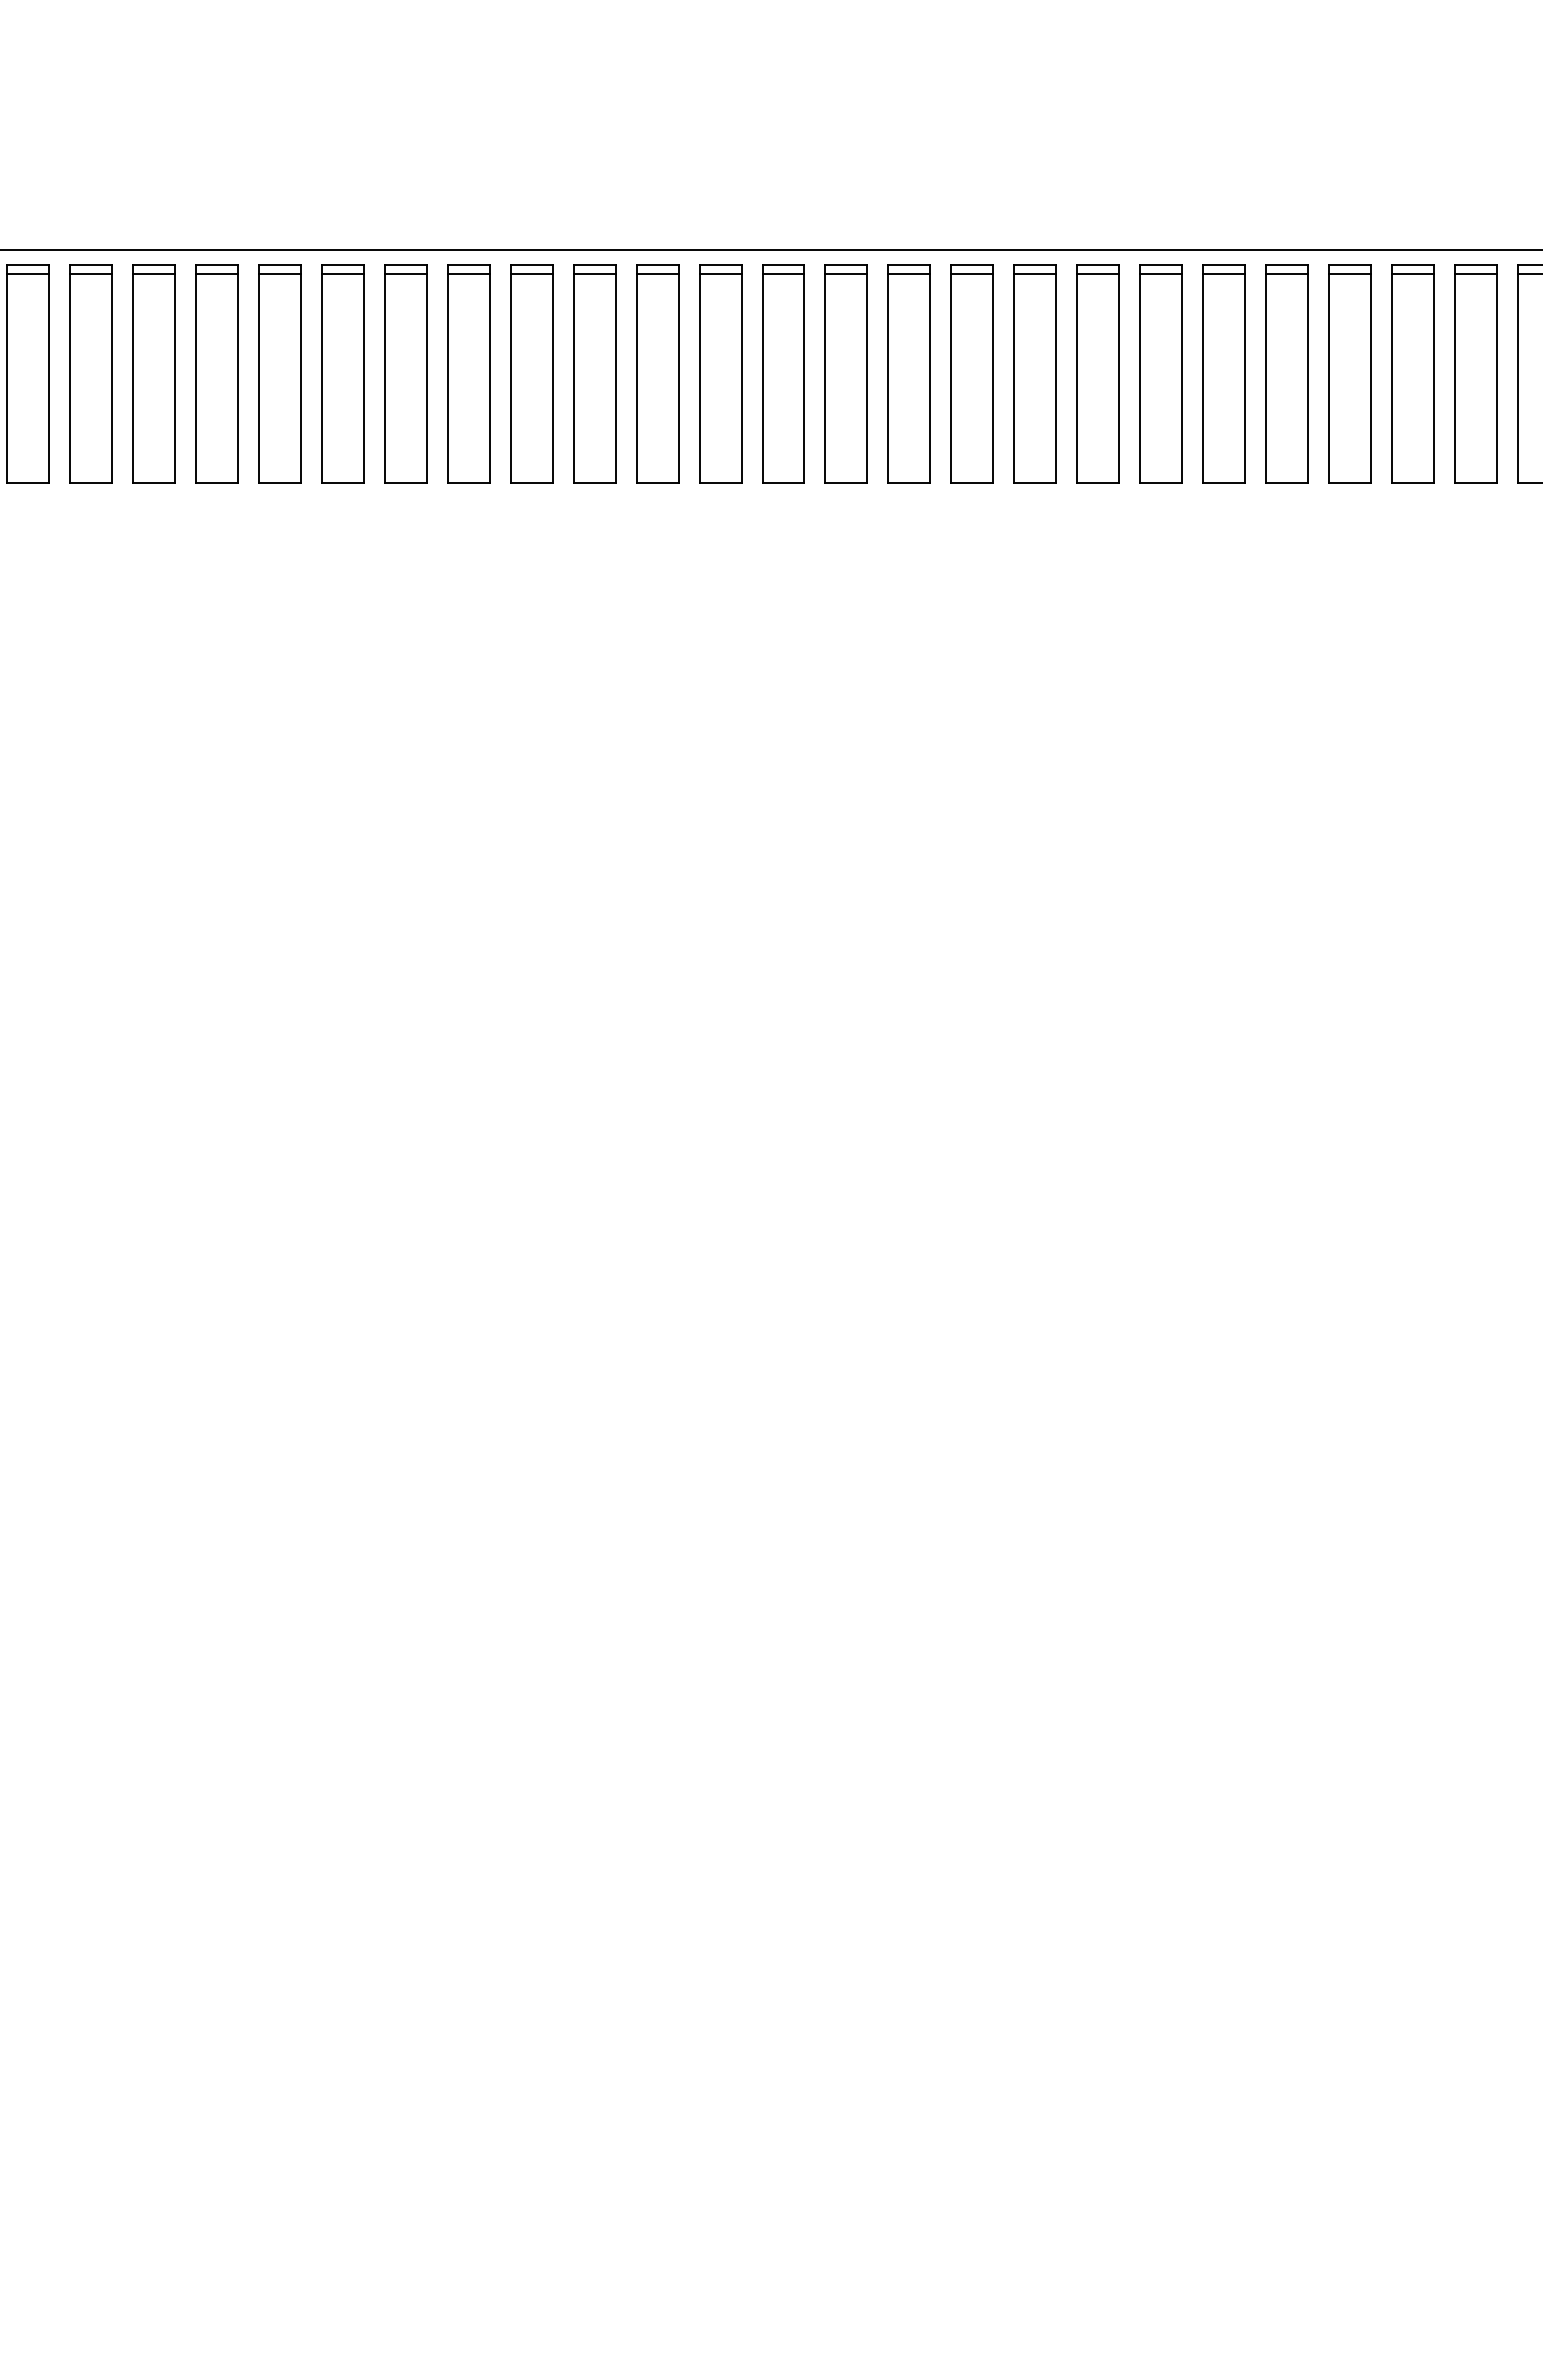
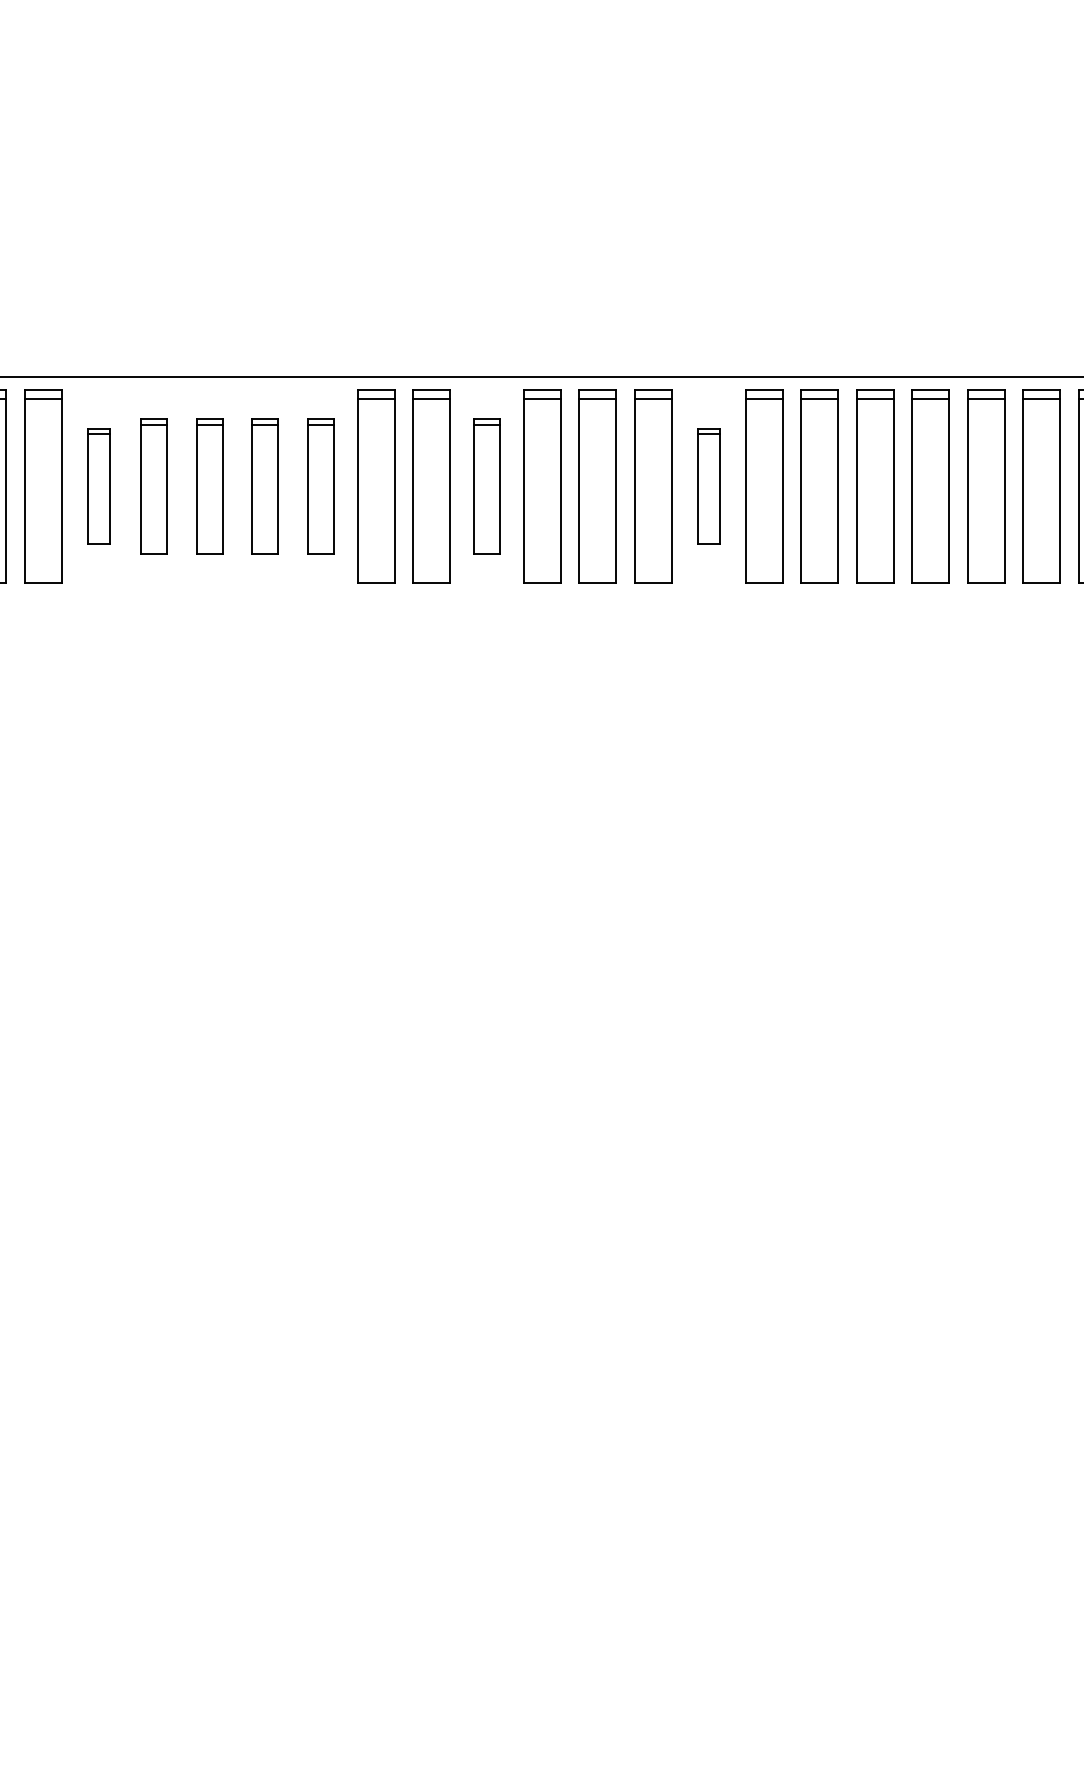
part: (90, 373) -> (98, 486), size x0.6
part: (153, 373) -> (153, 486), size x0.7
part: (216, 373) -> (209, 486), size x0.7
part: (279, 373) -> (264, 486), size x0.7
part: (342, 373) -> (320, 486), size x0.7
part: (531, 373) -> (486, 486), size x0.7
part: (783, 373) -> (708, 486), size x0.6

